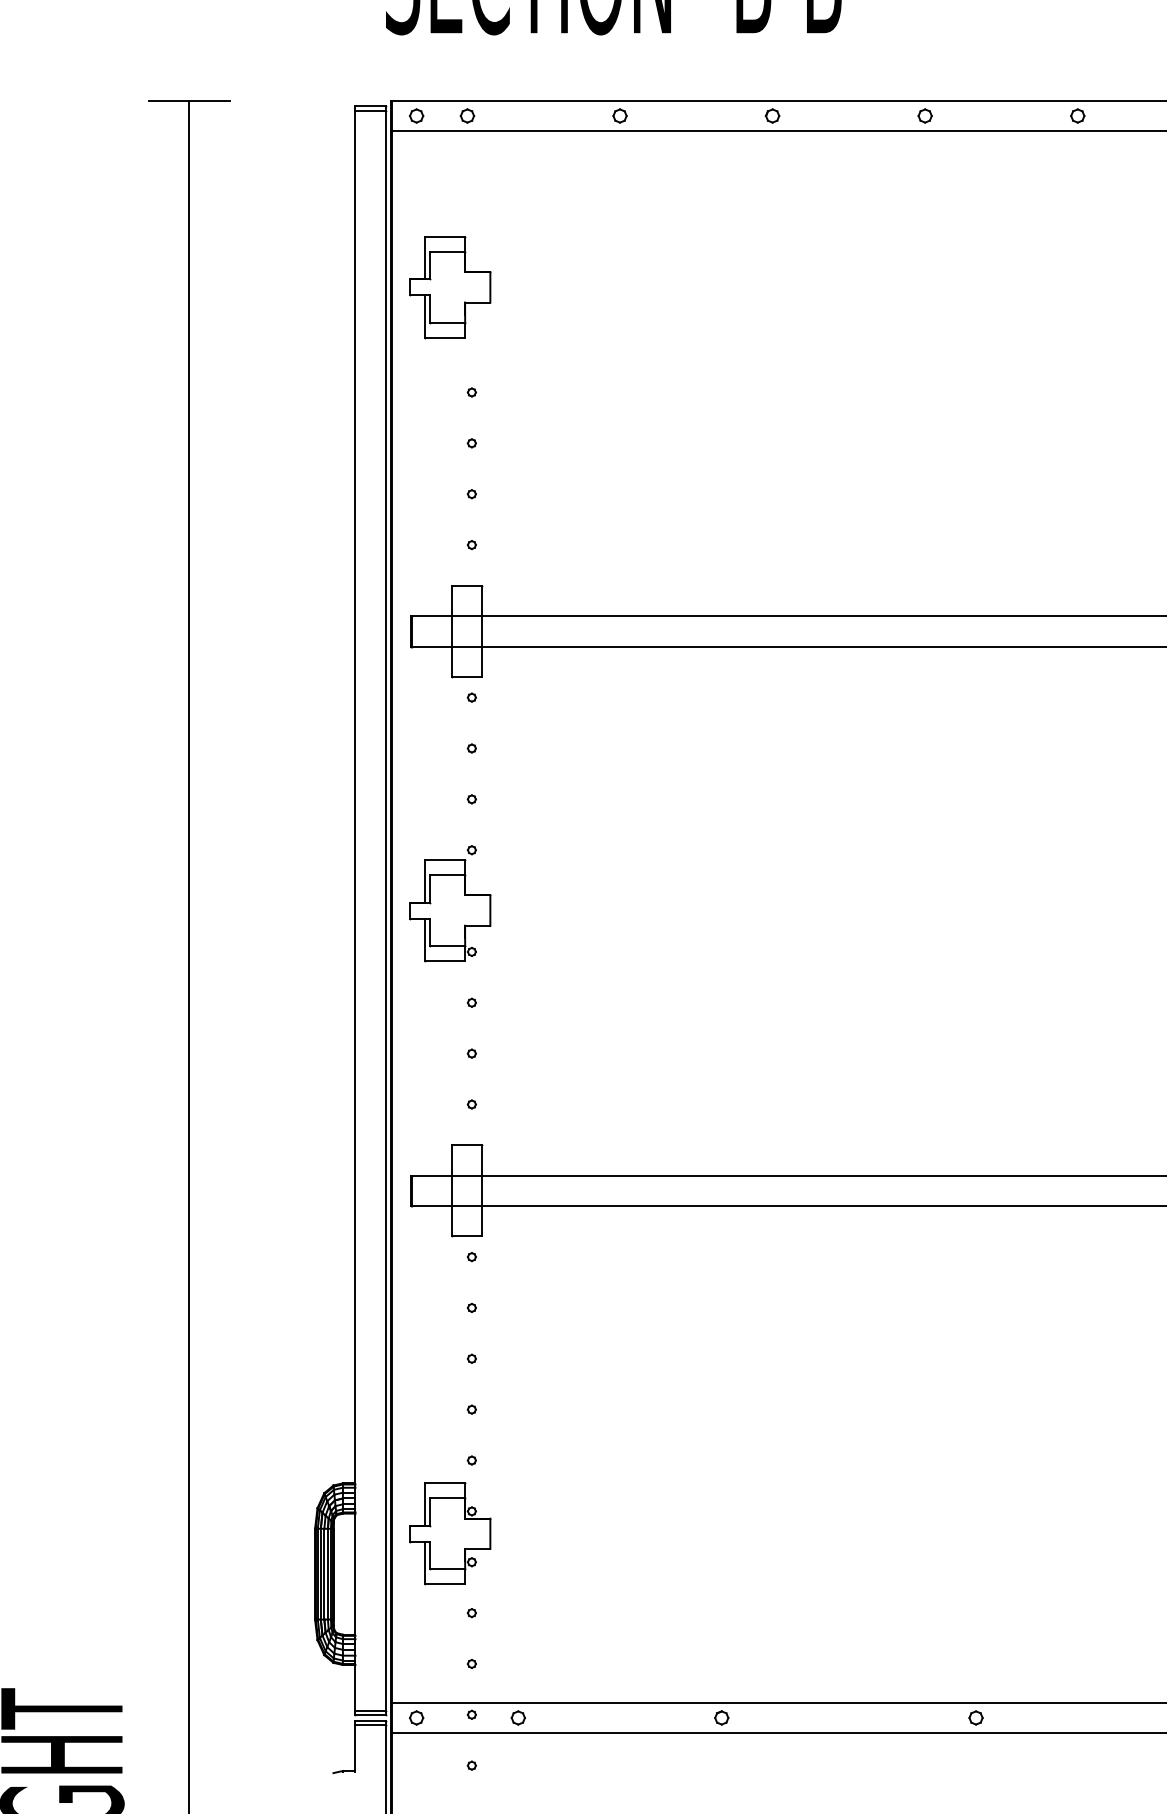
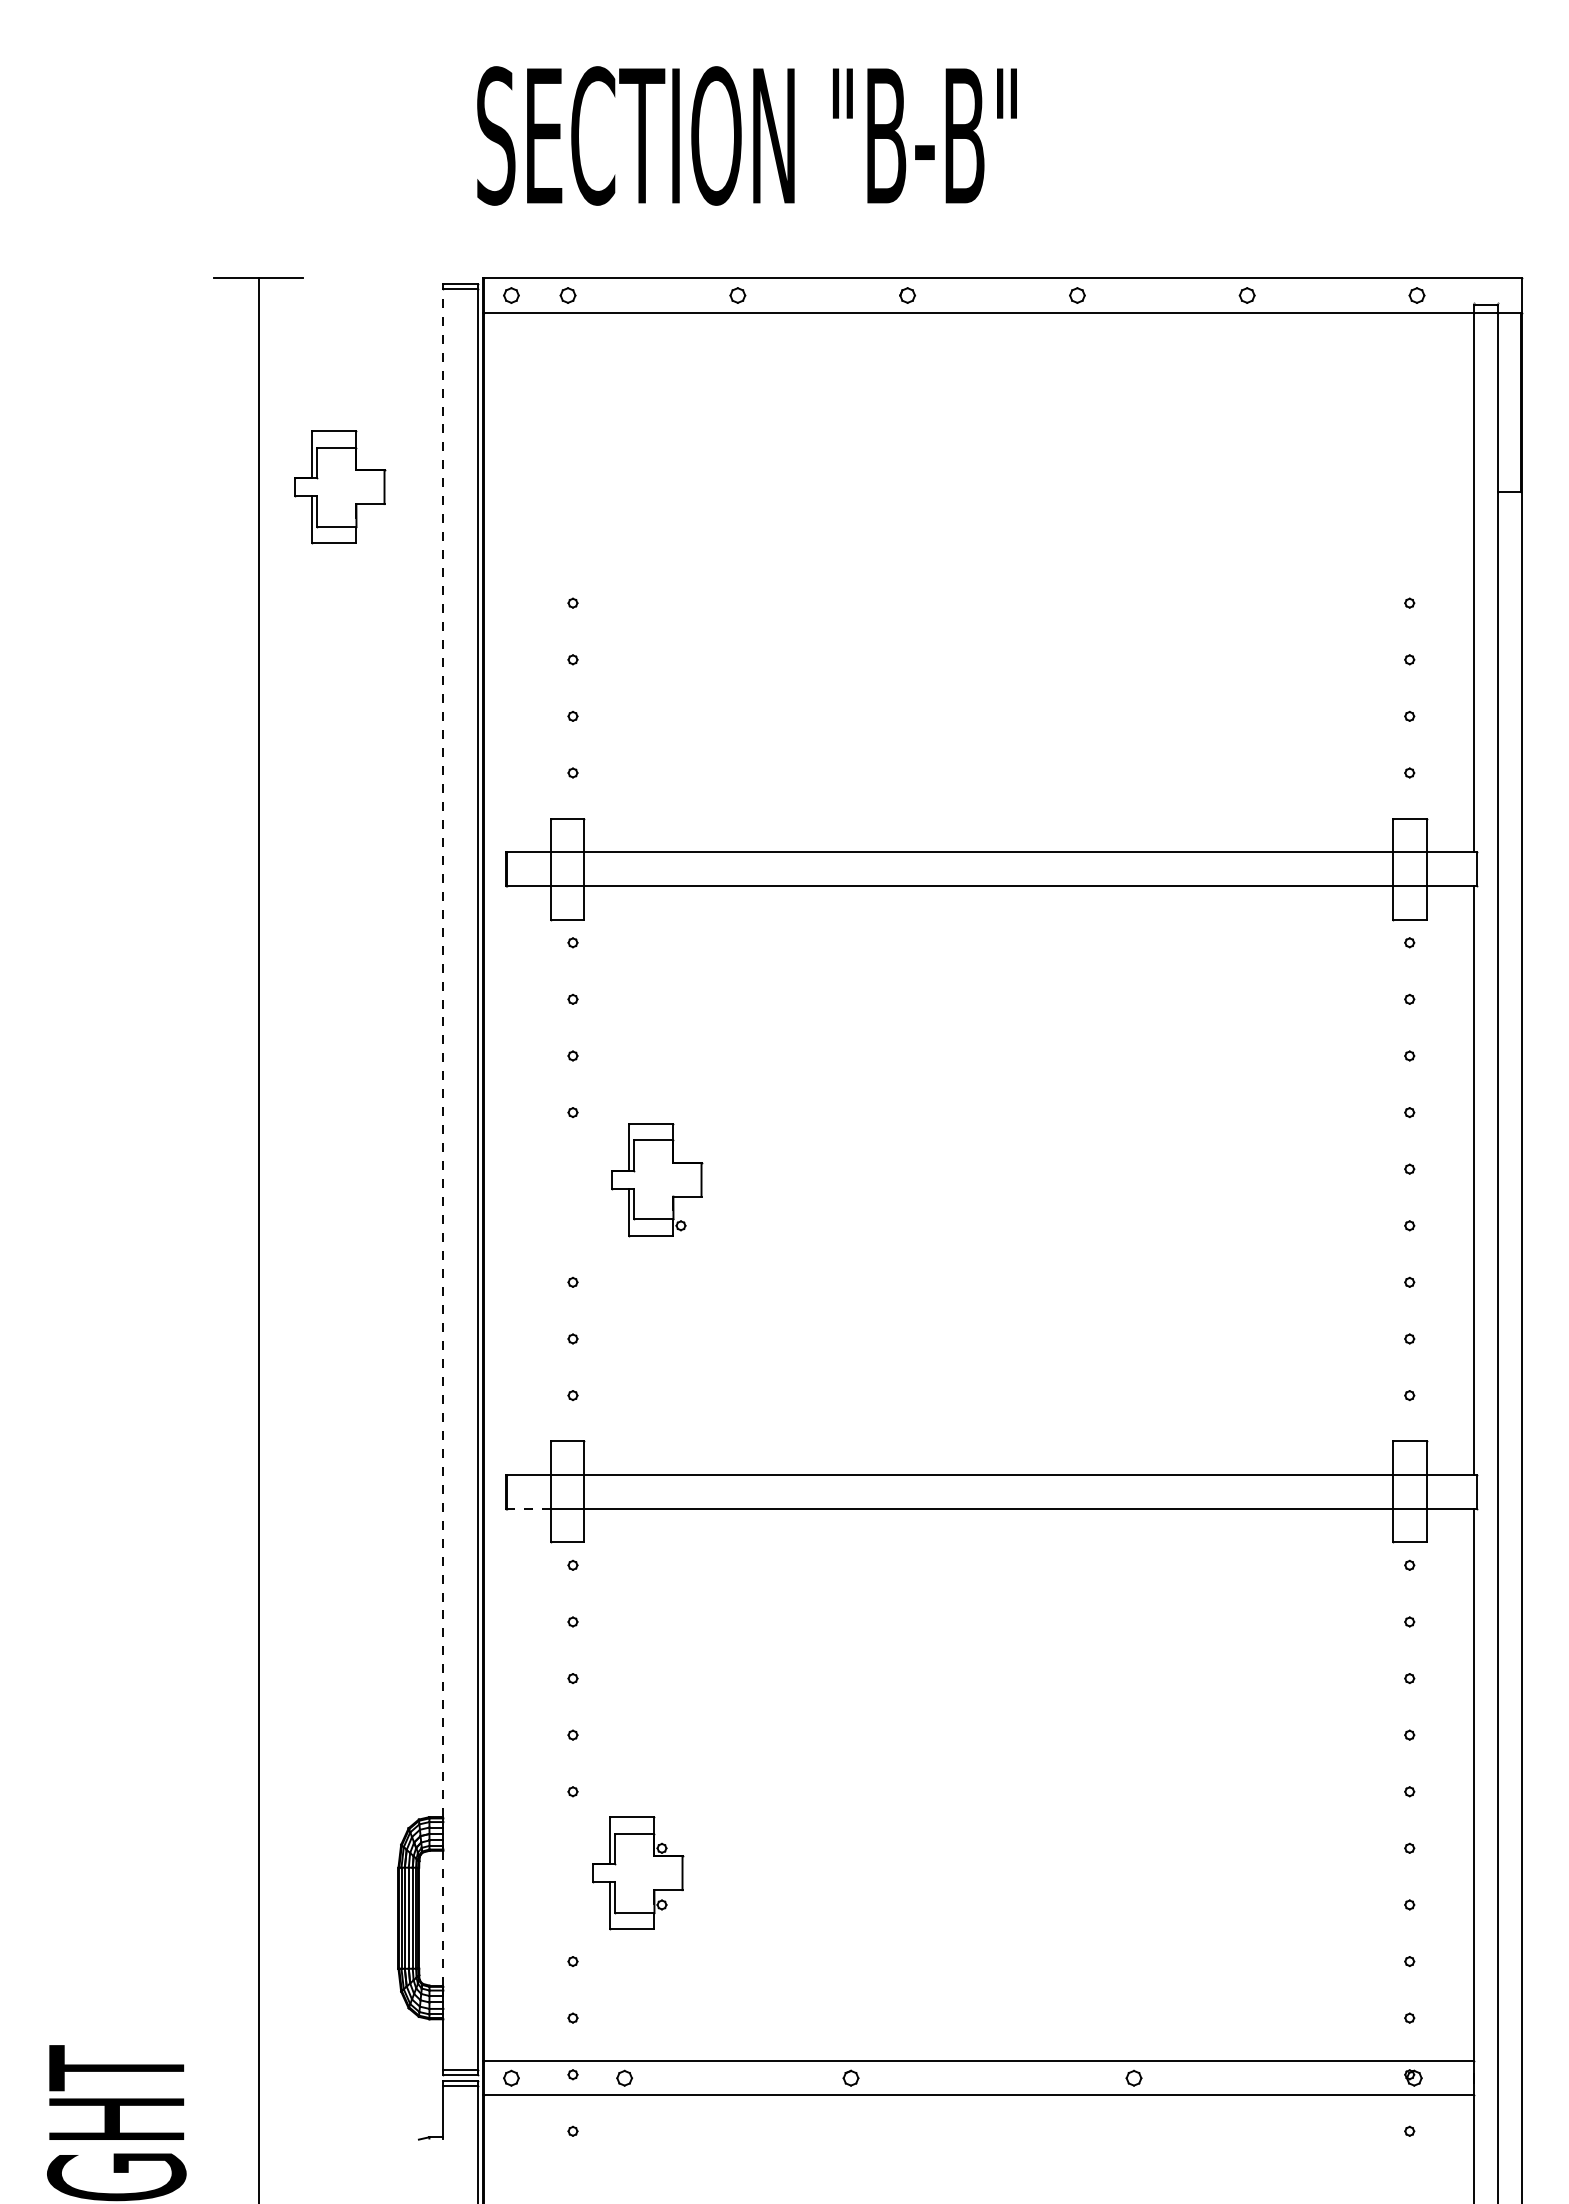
part: (450, 287) -> (340, 487), moved
line: (355, 797) -> (443, 1053), solid -> dashed
part: (450, 911) -> (657, 1180), moved
line: (431, 1205) -> (528, 1508), solid -> dashed
part: (450, 1533) -> (638, 1873), moved
line: (355, 1573) -> (443, 1917), solid -> dashed

